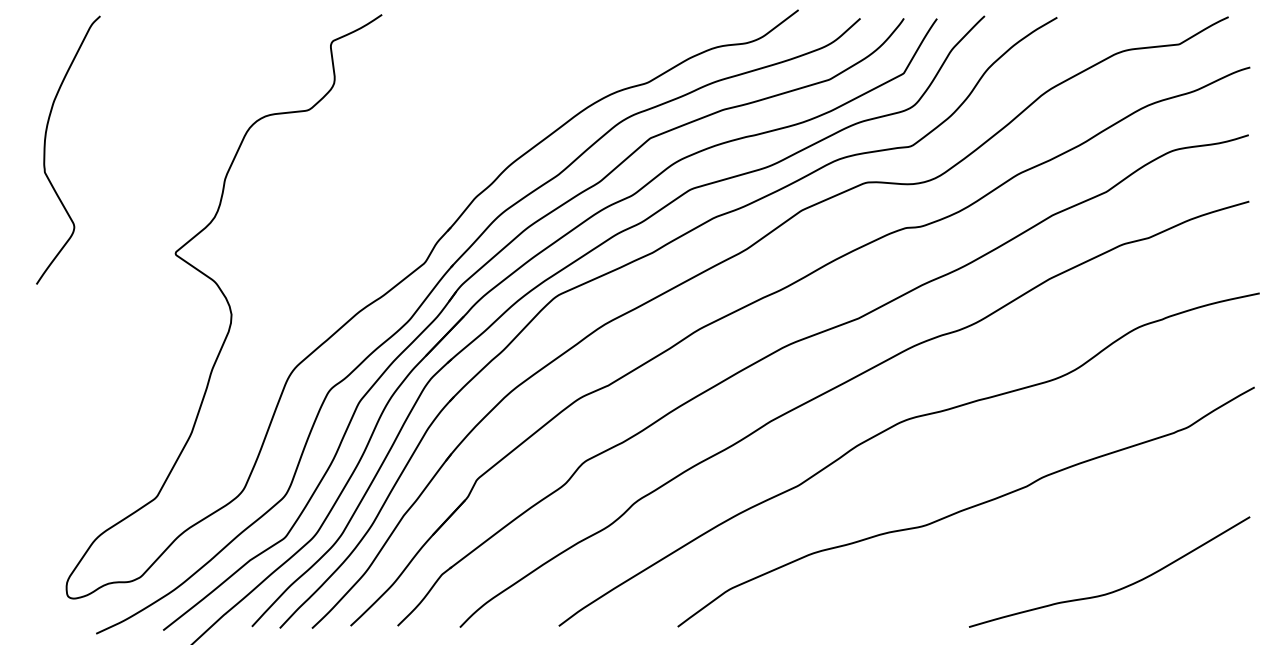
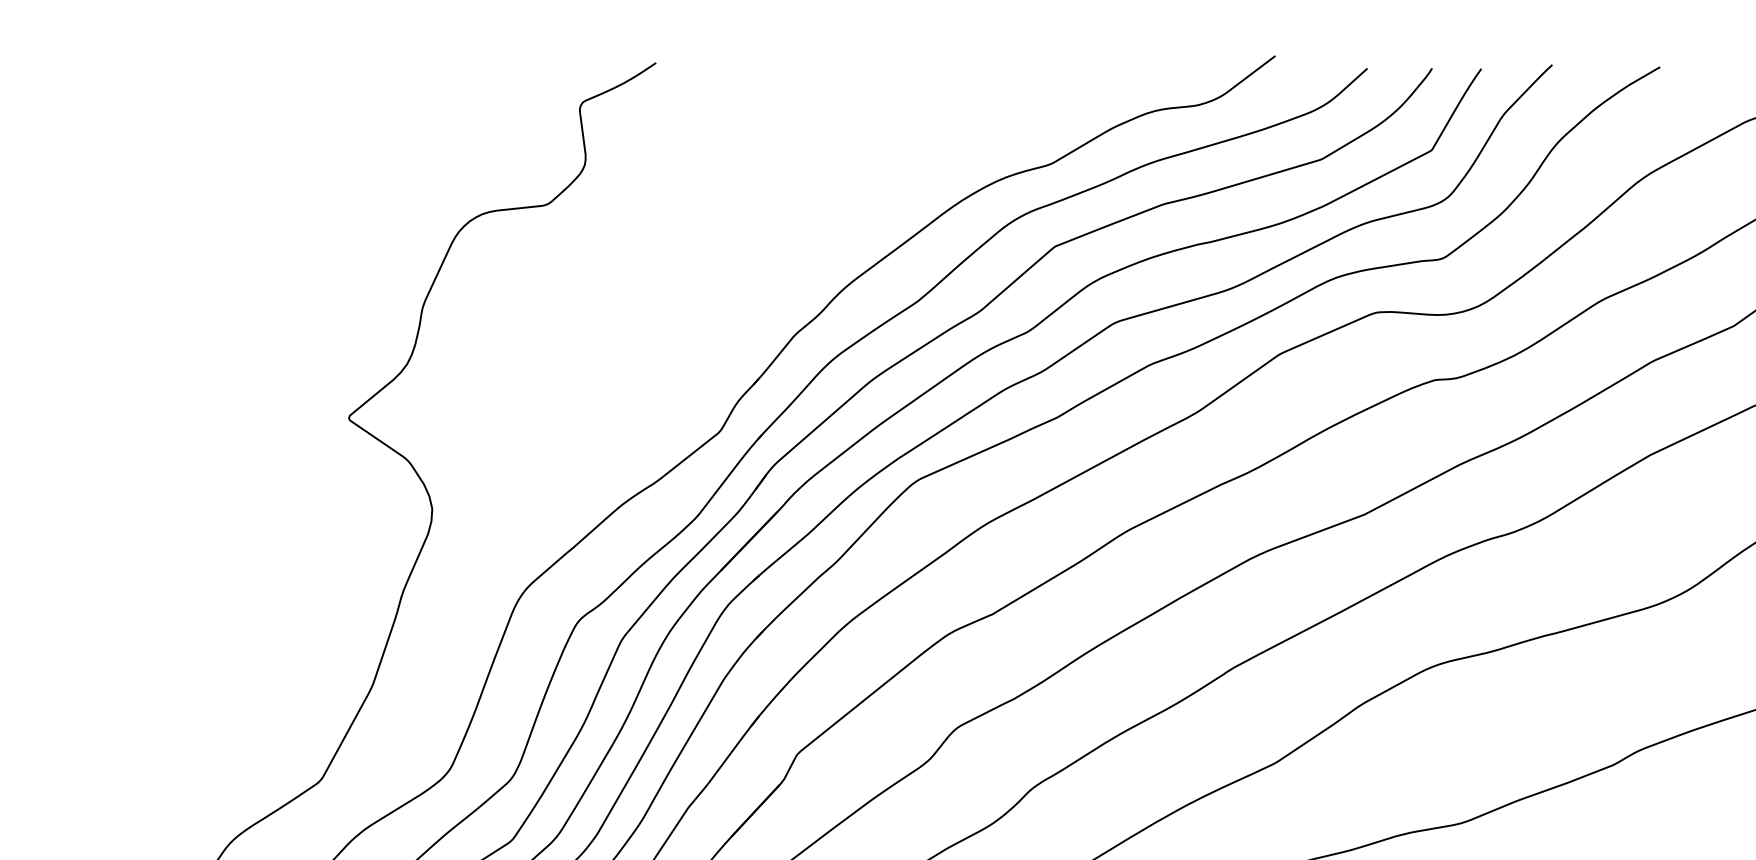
curve: (45, 149) -> (155, 263), removed

